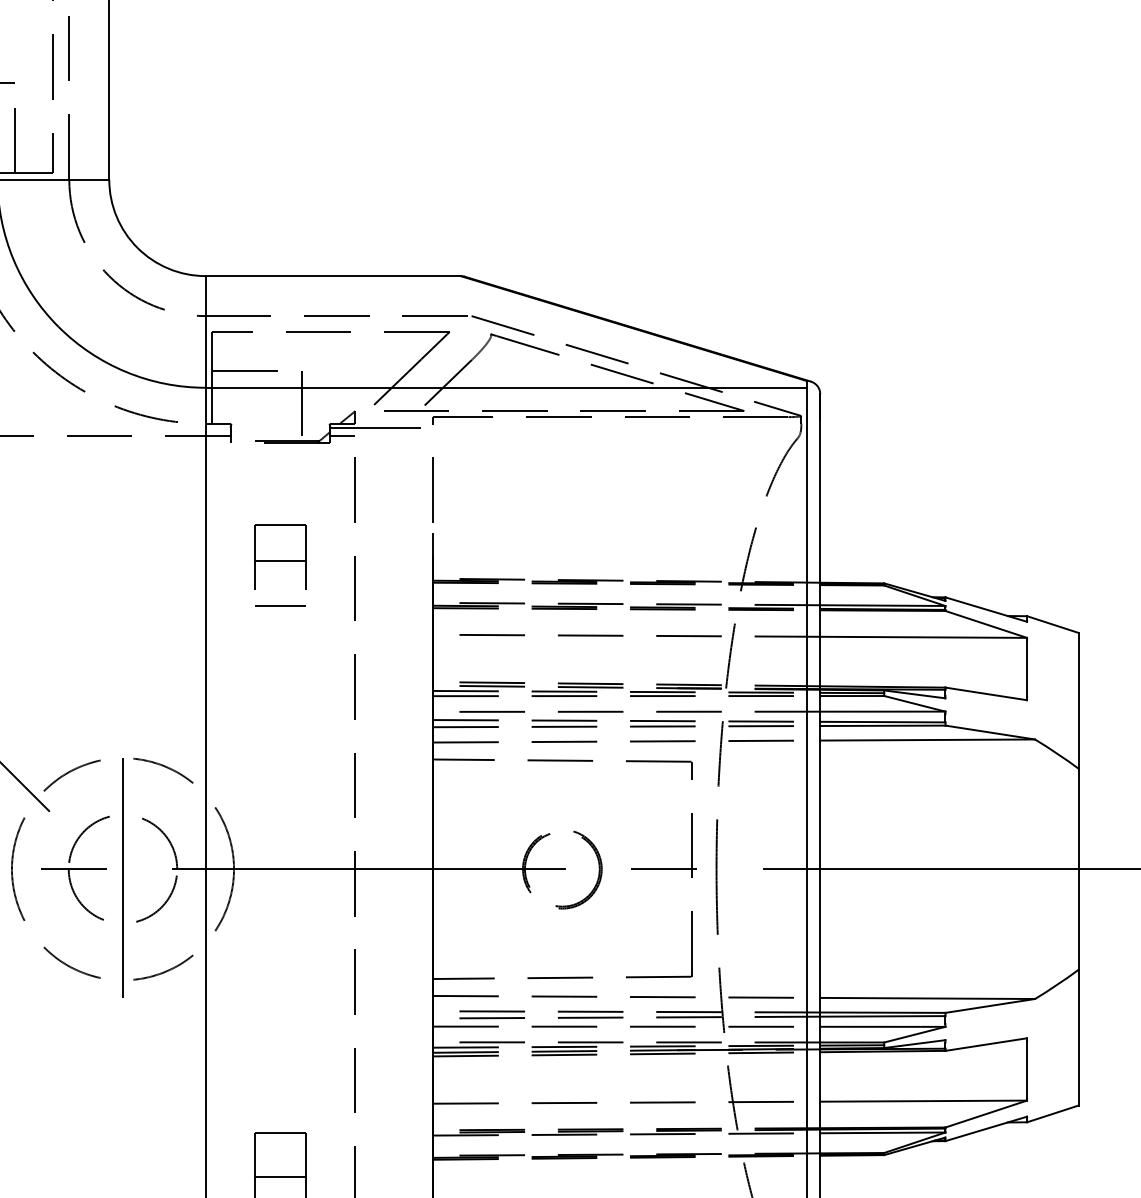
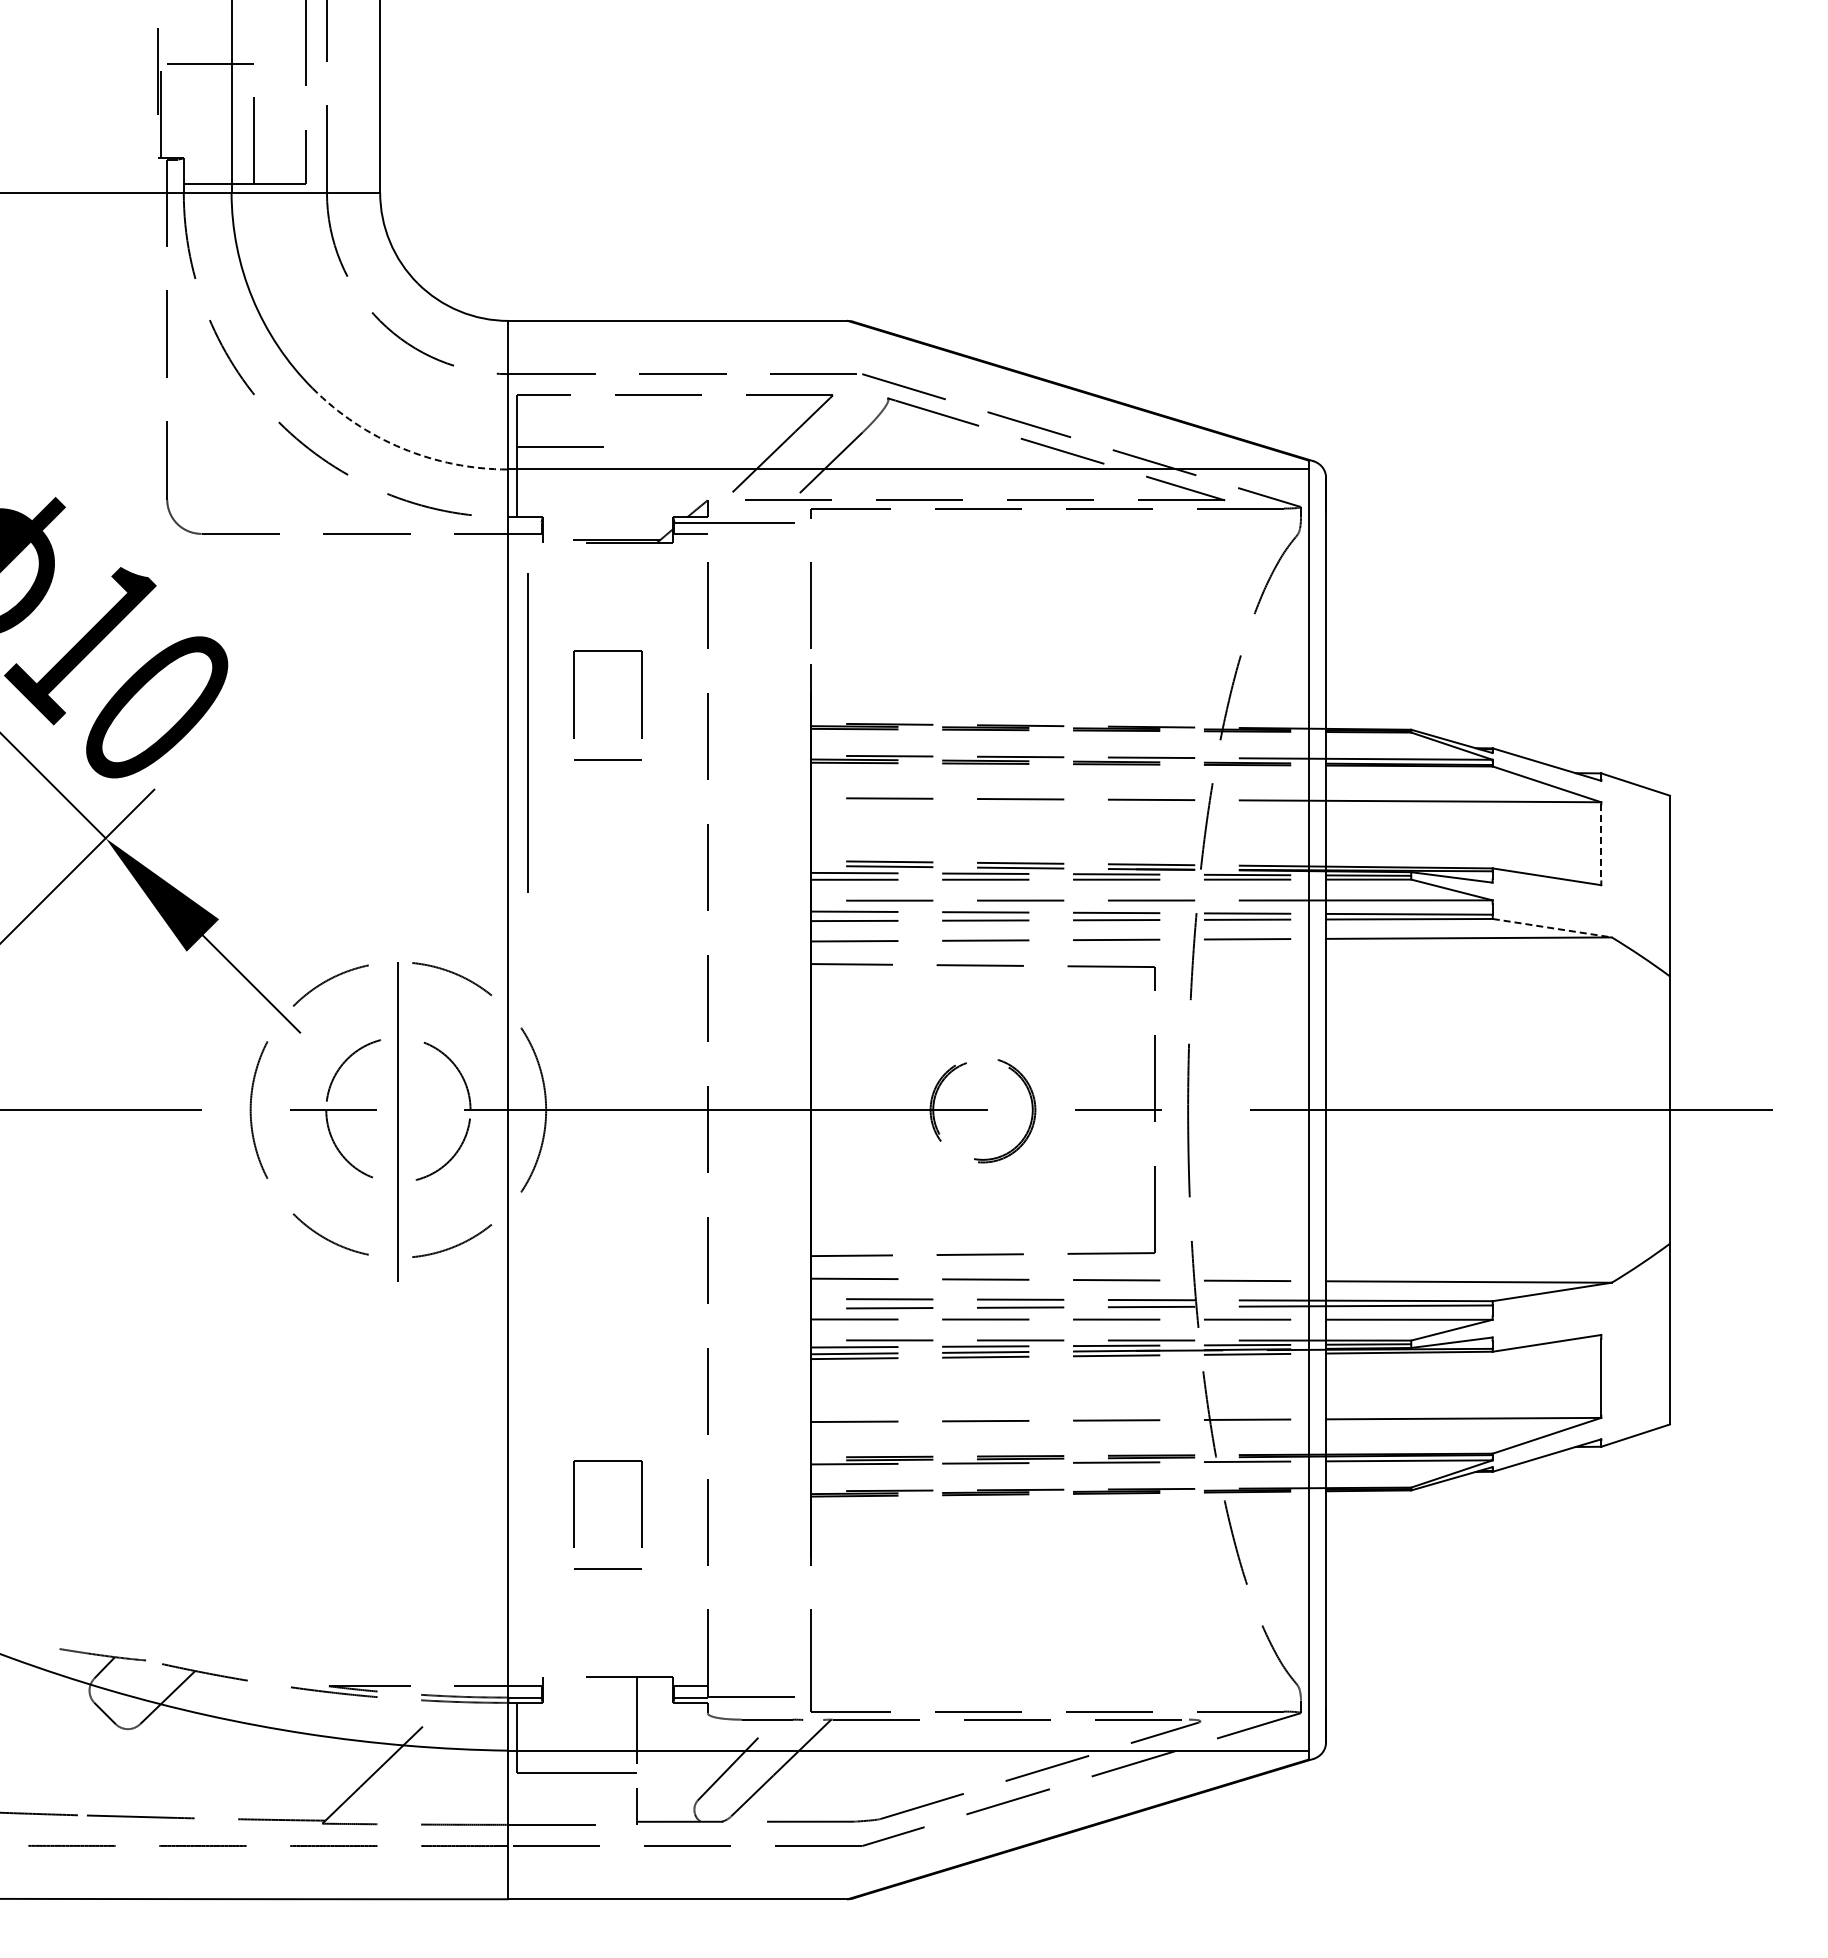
arc: (126, 372) -> (402, 448), solid -> dashed
line: (302, 406) -> (637, 494), removed
line: (280, 561) -> (607, 700), removed
line: (220, 585) -> (527, 732), added
line: (1027, 668) -> (1601, 842), solid -> dashed
line: (990, 732) -> (1552, 928), solid -> dashed
line: (280, 1177) -> (607, 1520), removed

